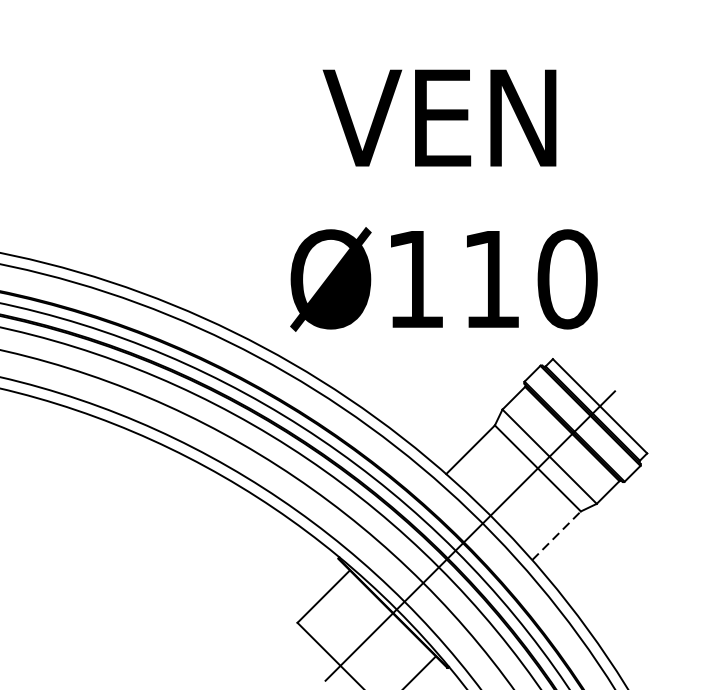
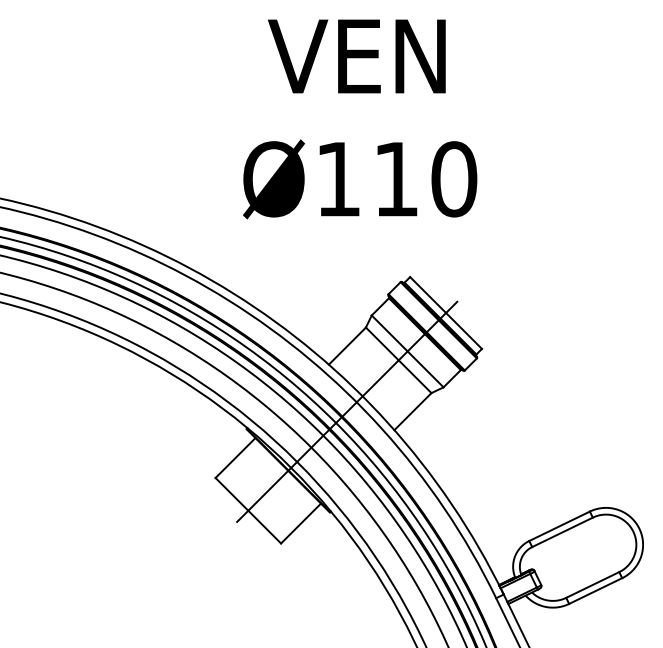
text: (444, 200) -> (360, 119), moved
line: (557, 535) -> (413, 411), dashed -> solid

